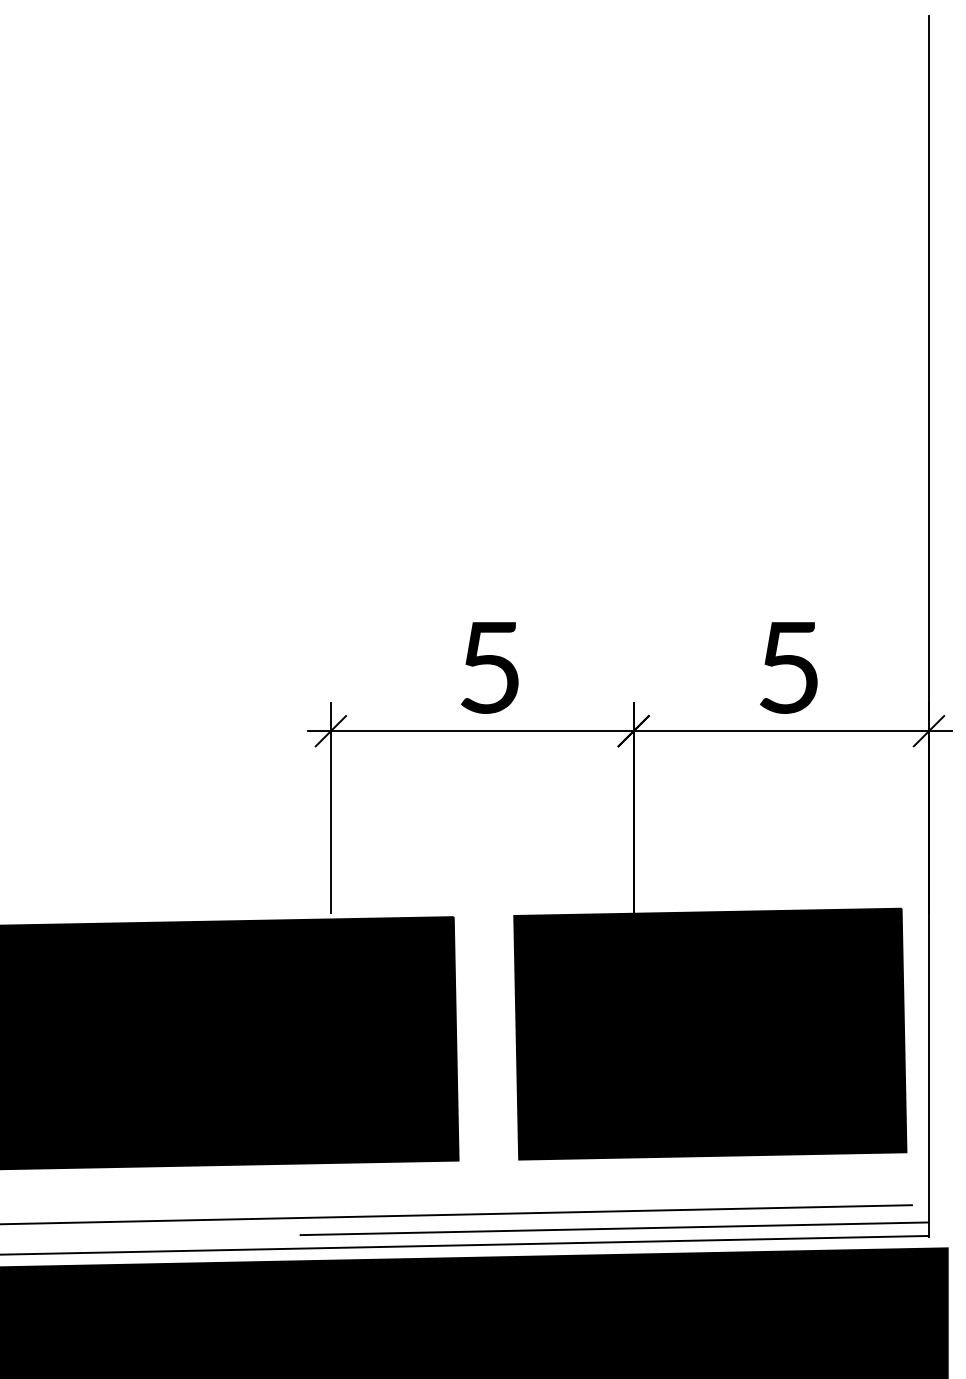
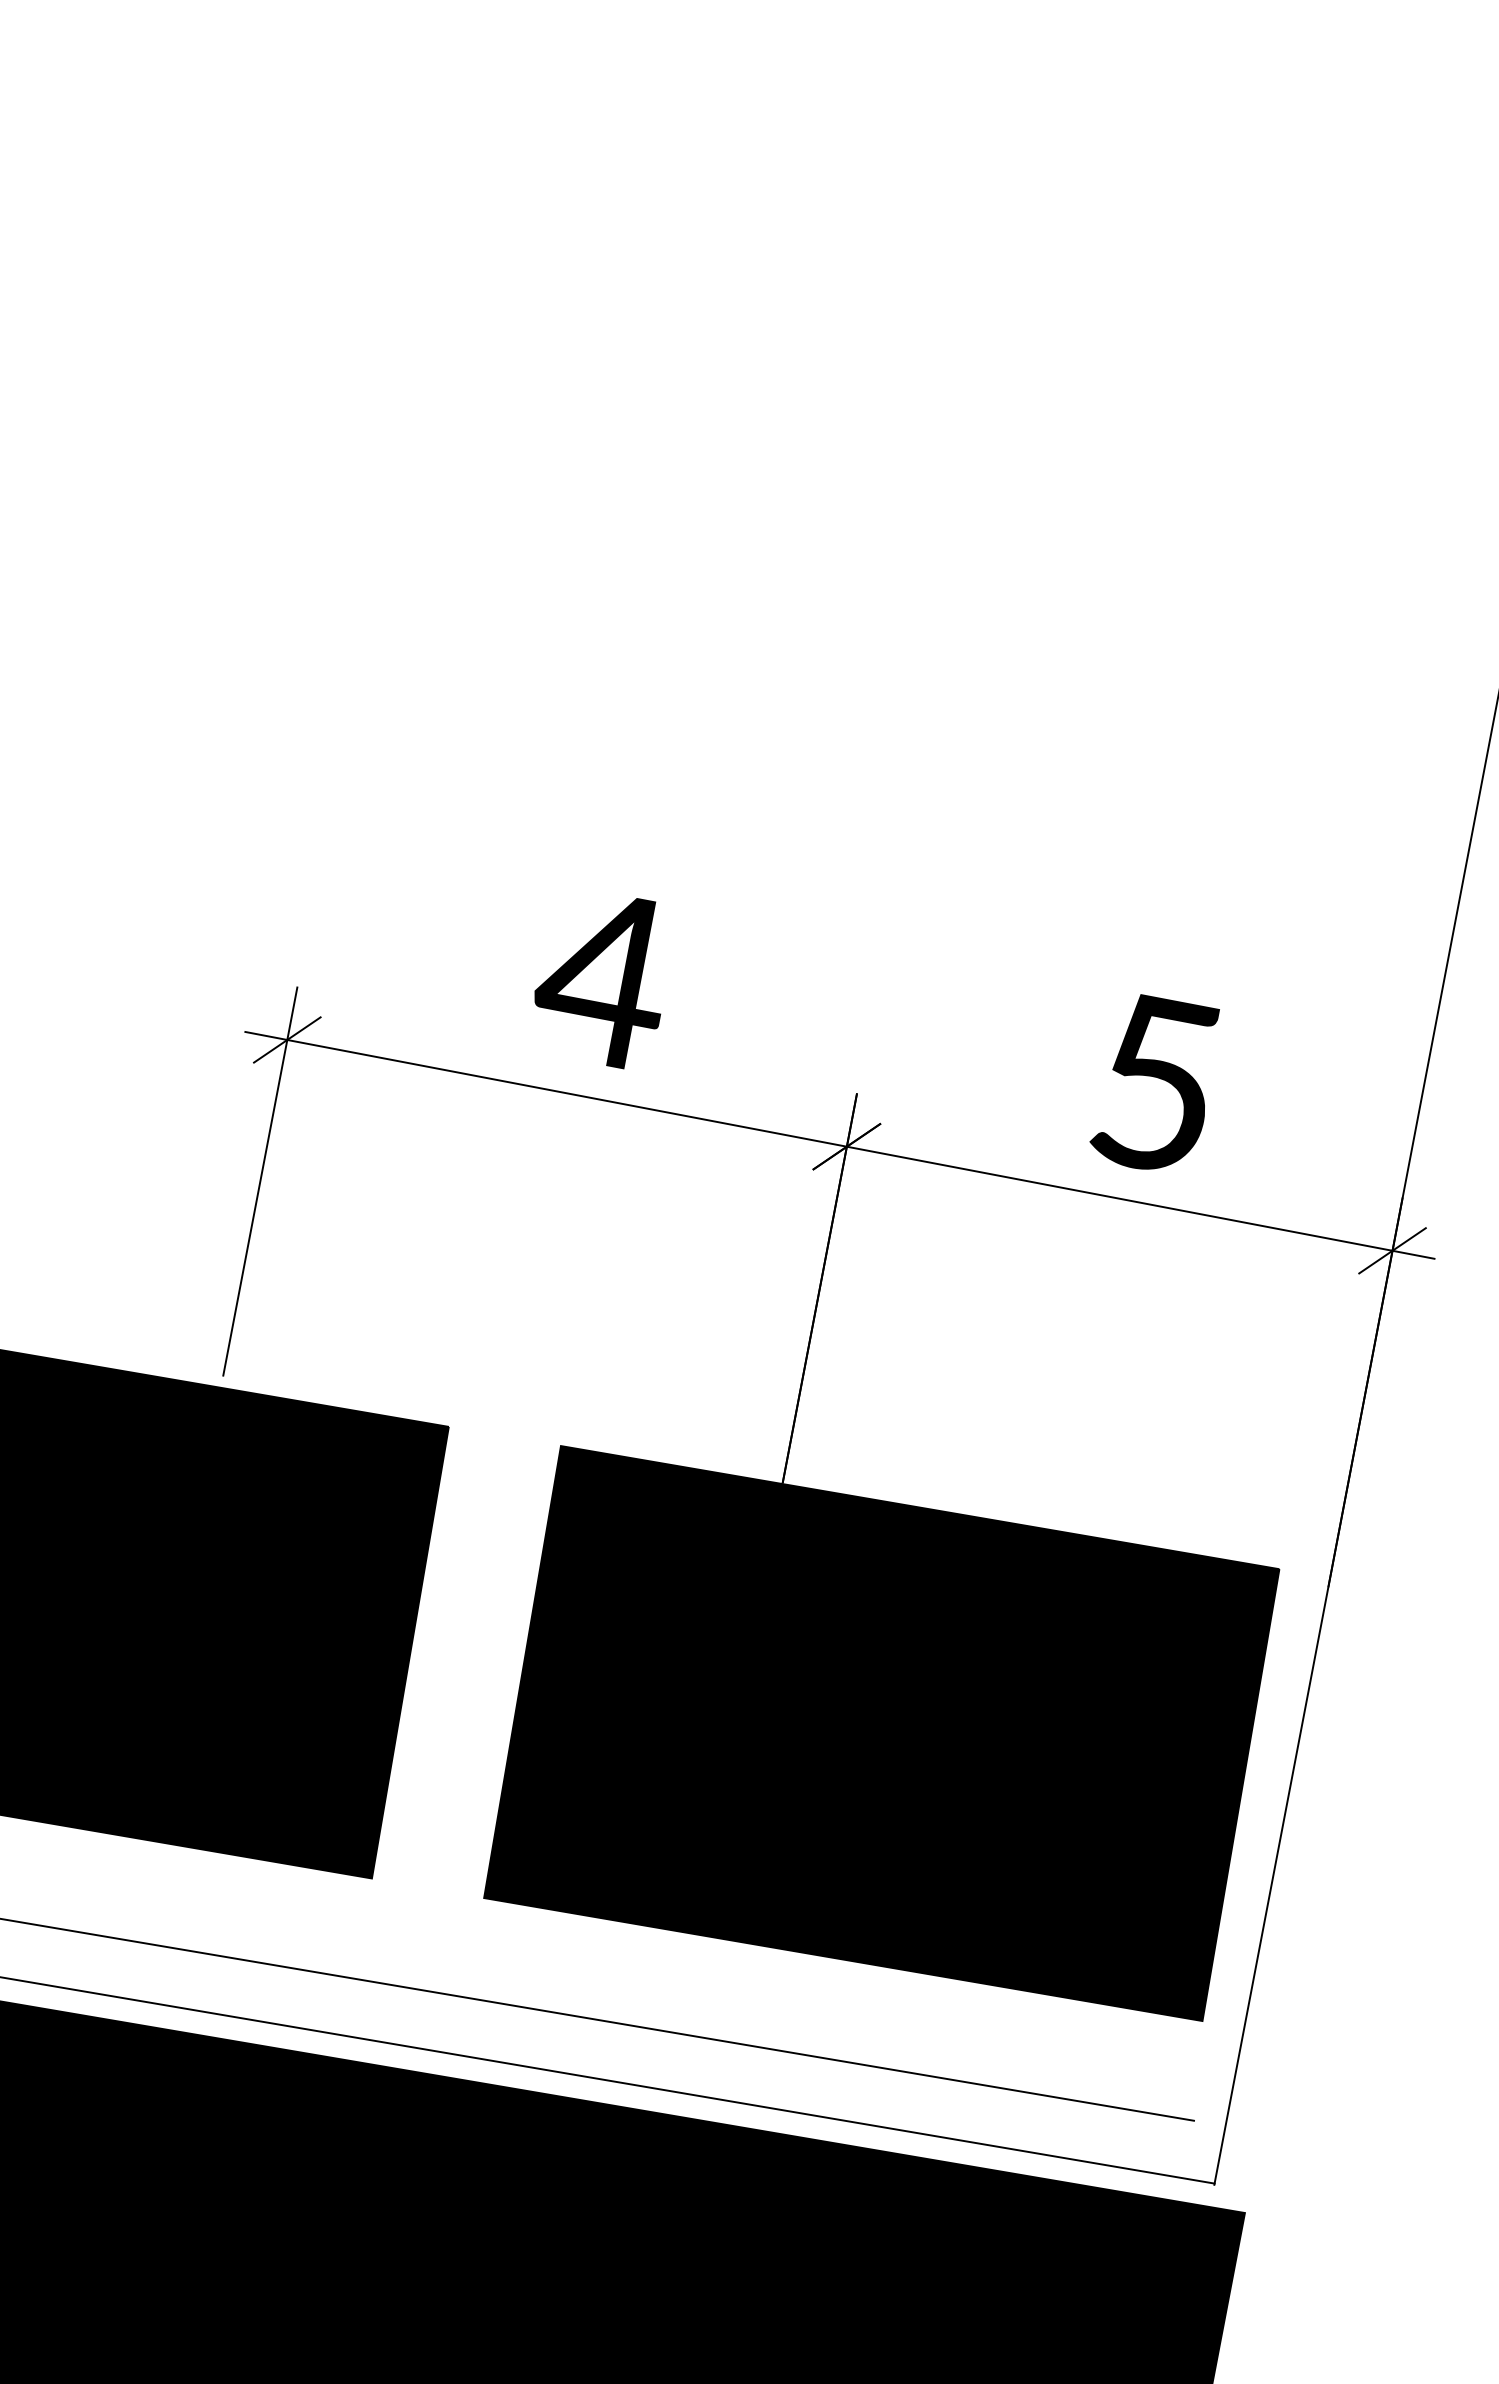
text: (489, 667) -> (602, 978), 5 -> 4
line: (614, 1228) -> (636, 2058), removed

